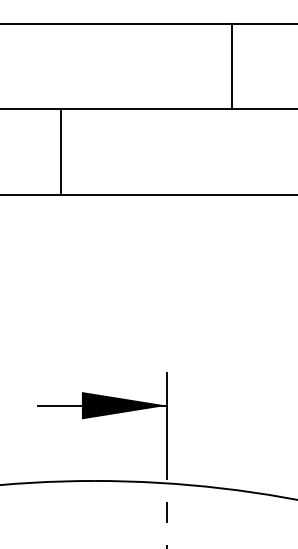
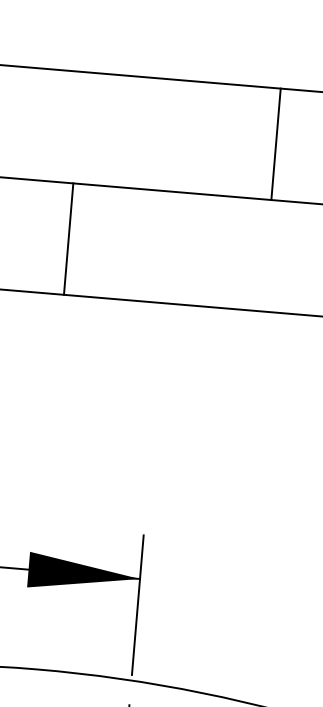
line: (231, 66) -> (275, 144), moved
line: (61, 151) -> (68, 238), moved

